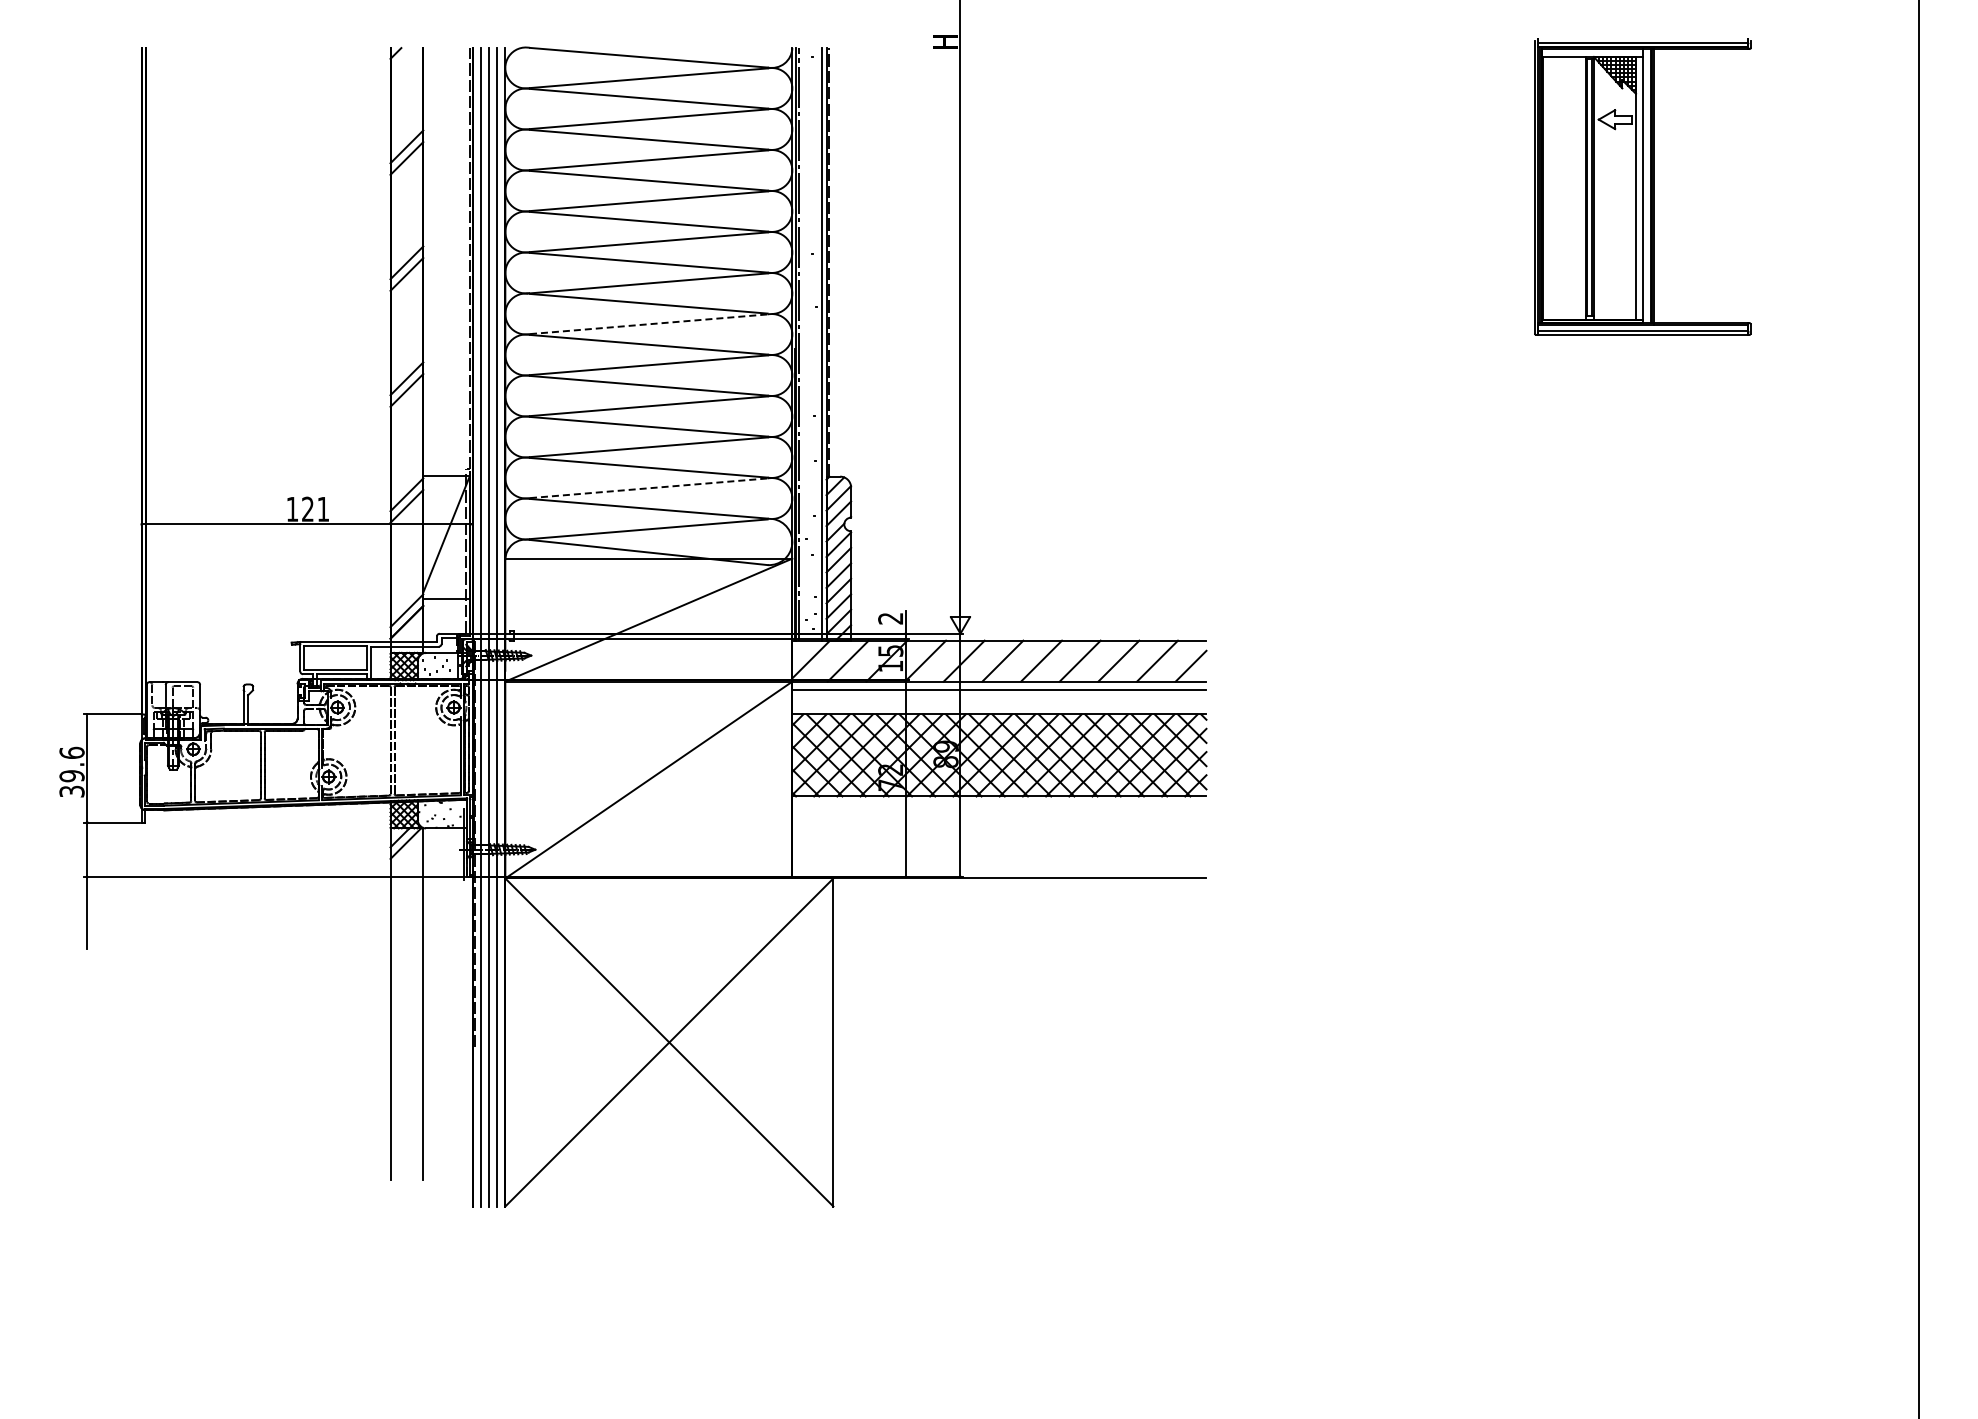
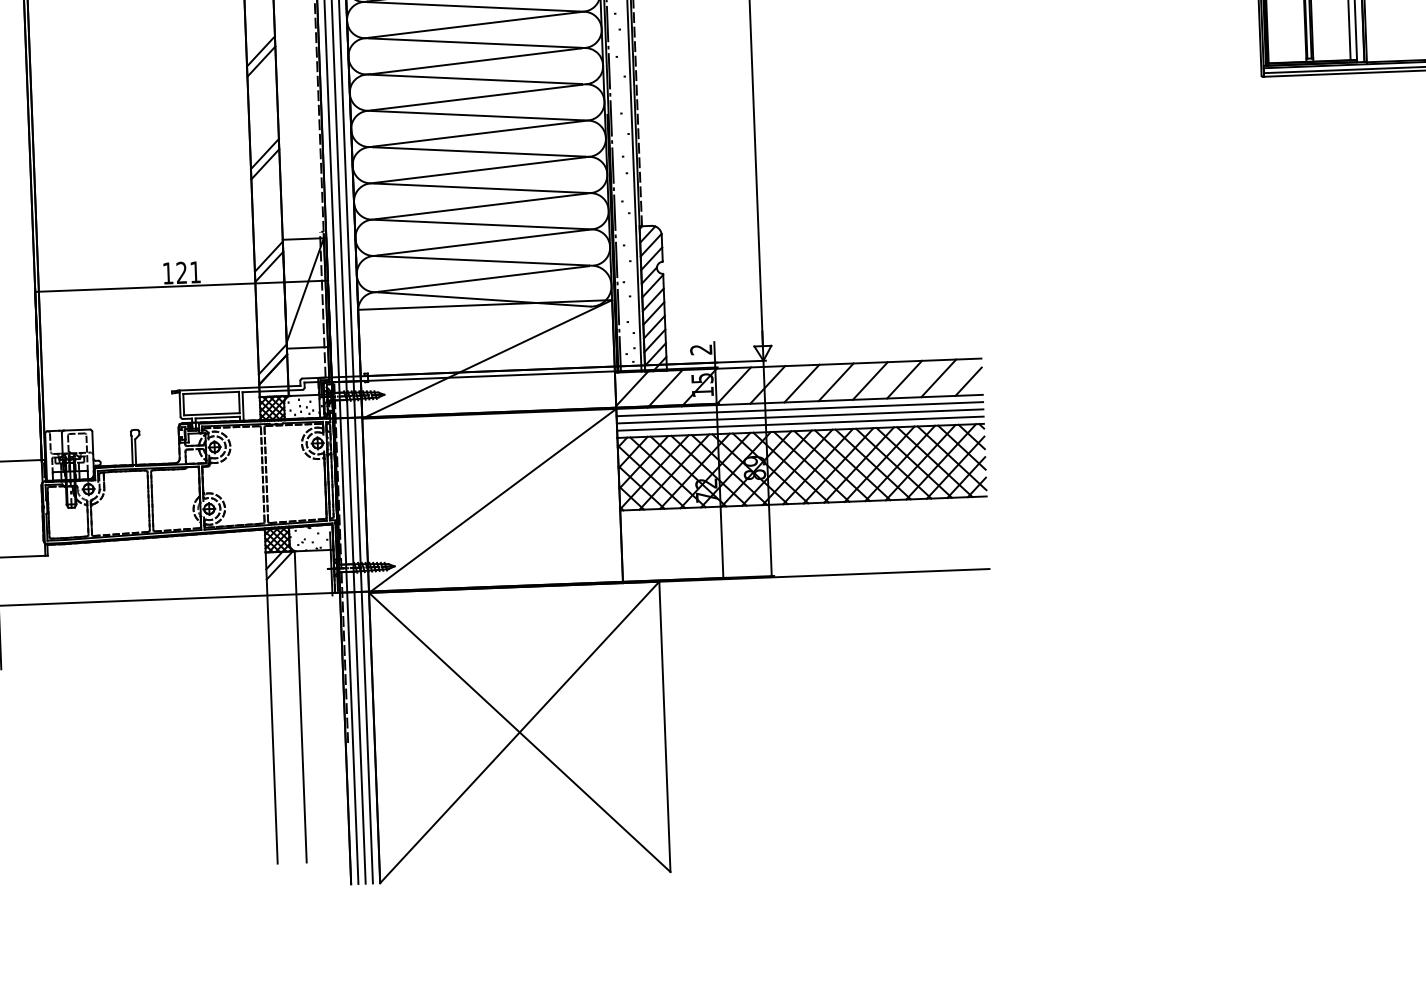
line: (649, 324) -> (477, 97), dashed -> solid
line: (649, 488) -> (483, 242), dashed -> solid
line: (999, 698) -> (800, 416), added
line: (999, 706) -> (800, 423), added

